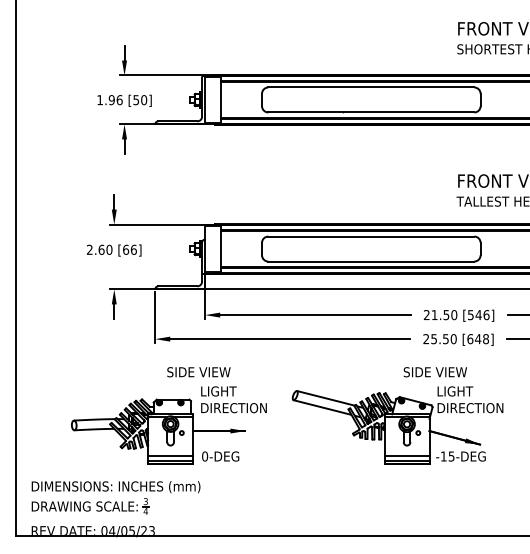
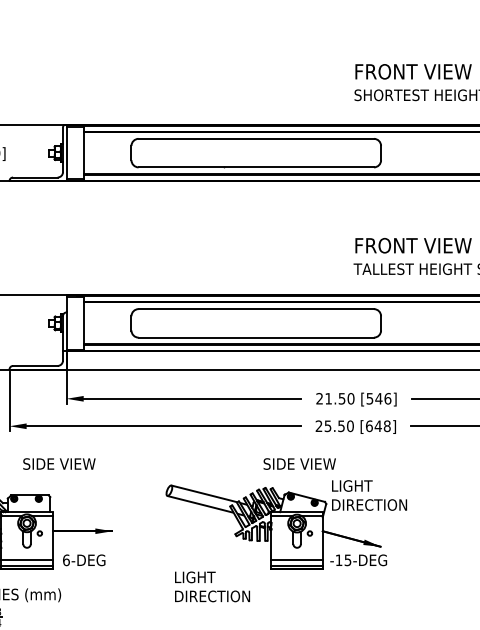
text: (434, 372) -> (298, 464), moved
text: (233, 399) -> (211, 586), moved
text: (205, 456) -> (66, 560), 0-DEG -> 6-DEG

